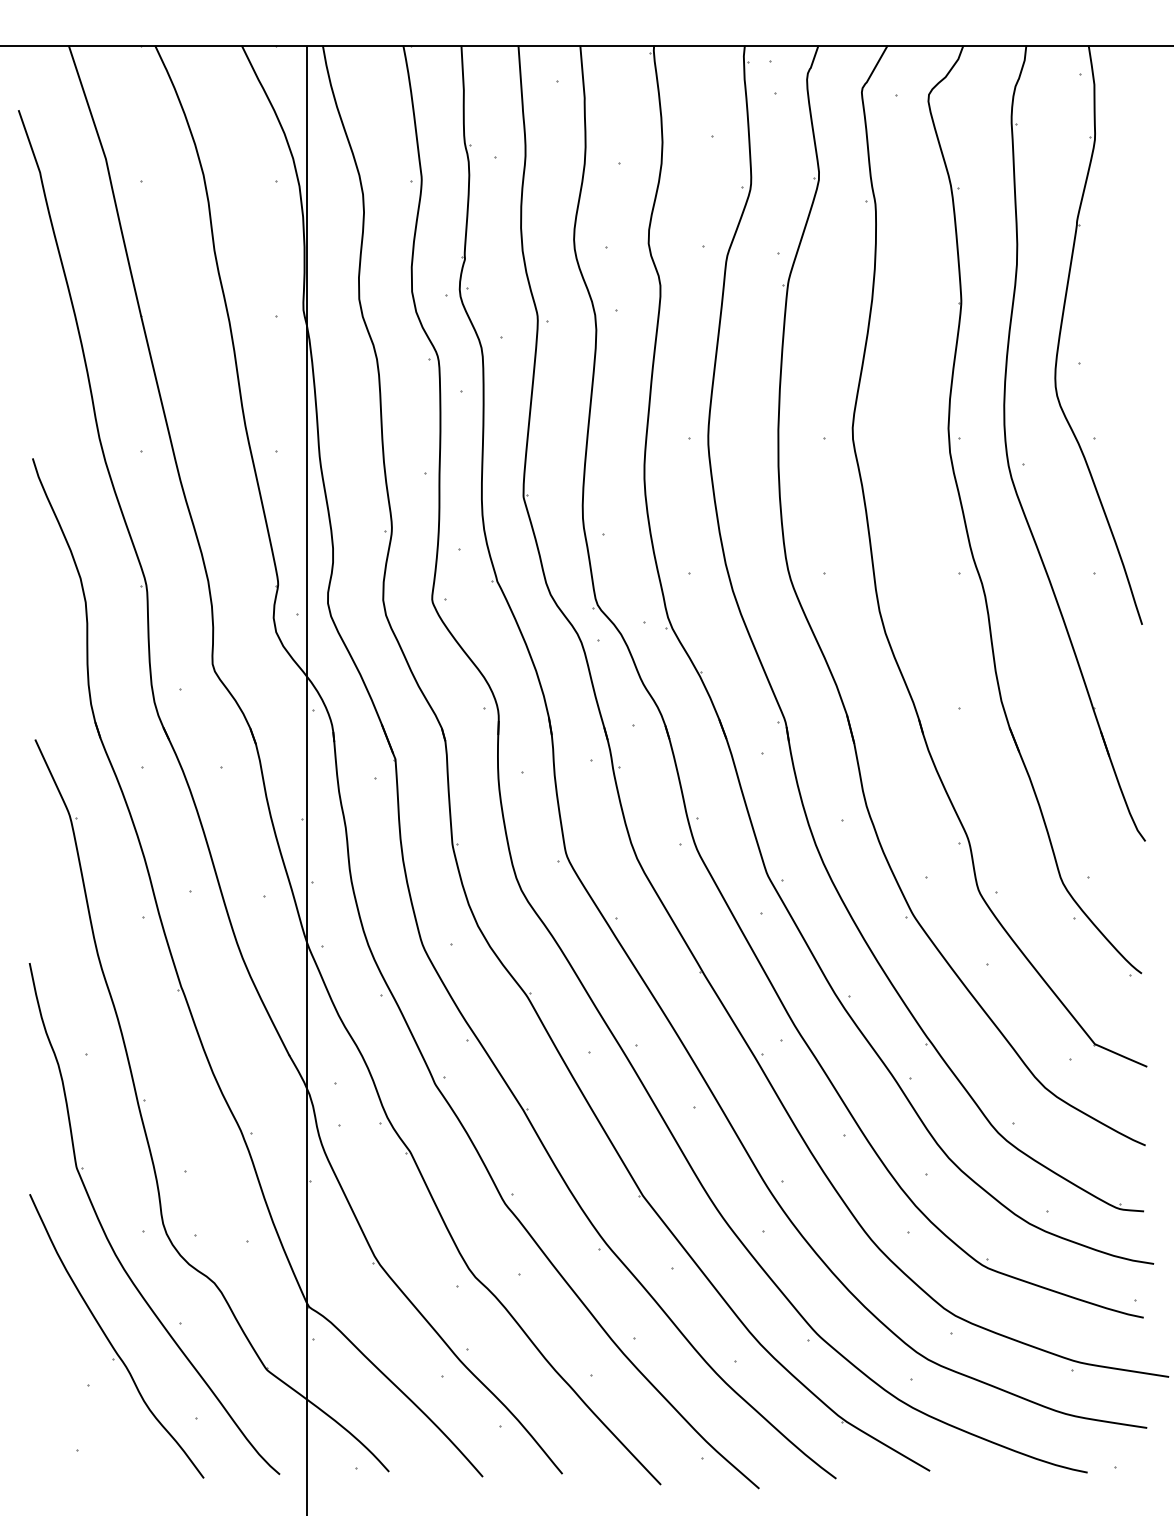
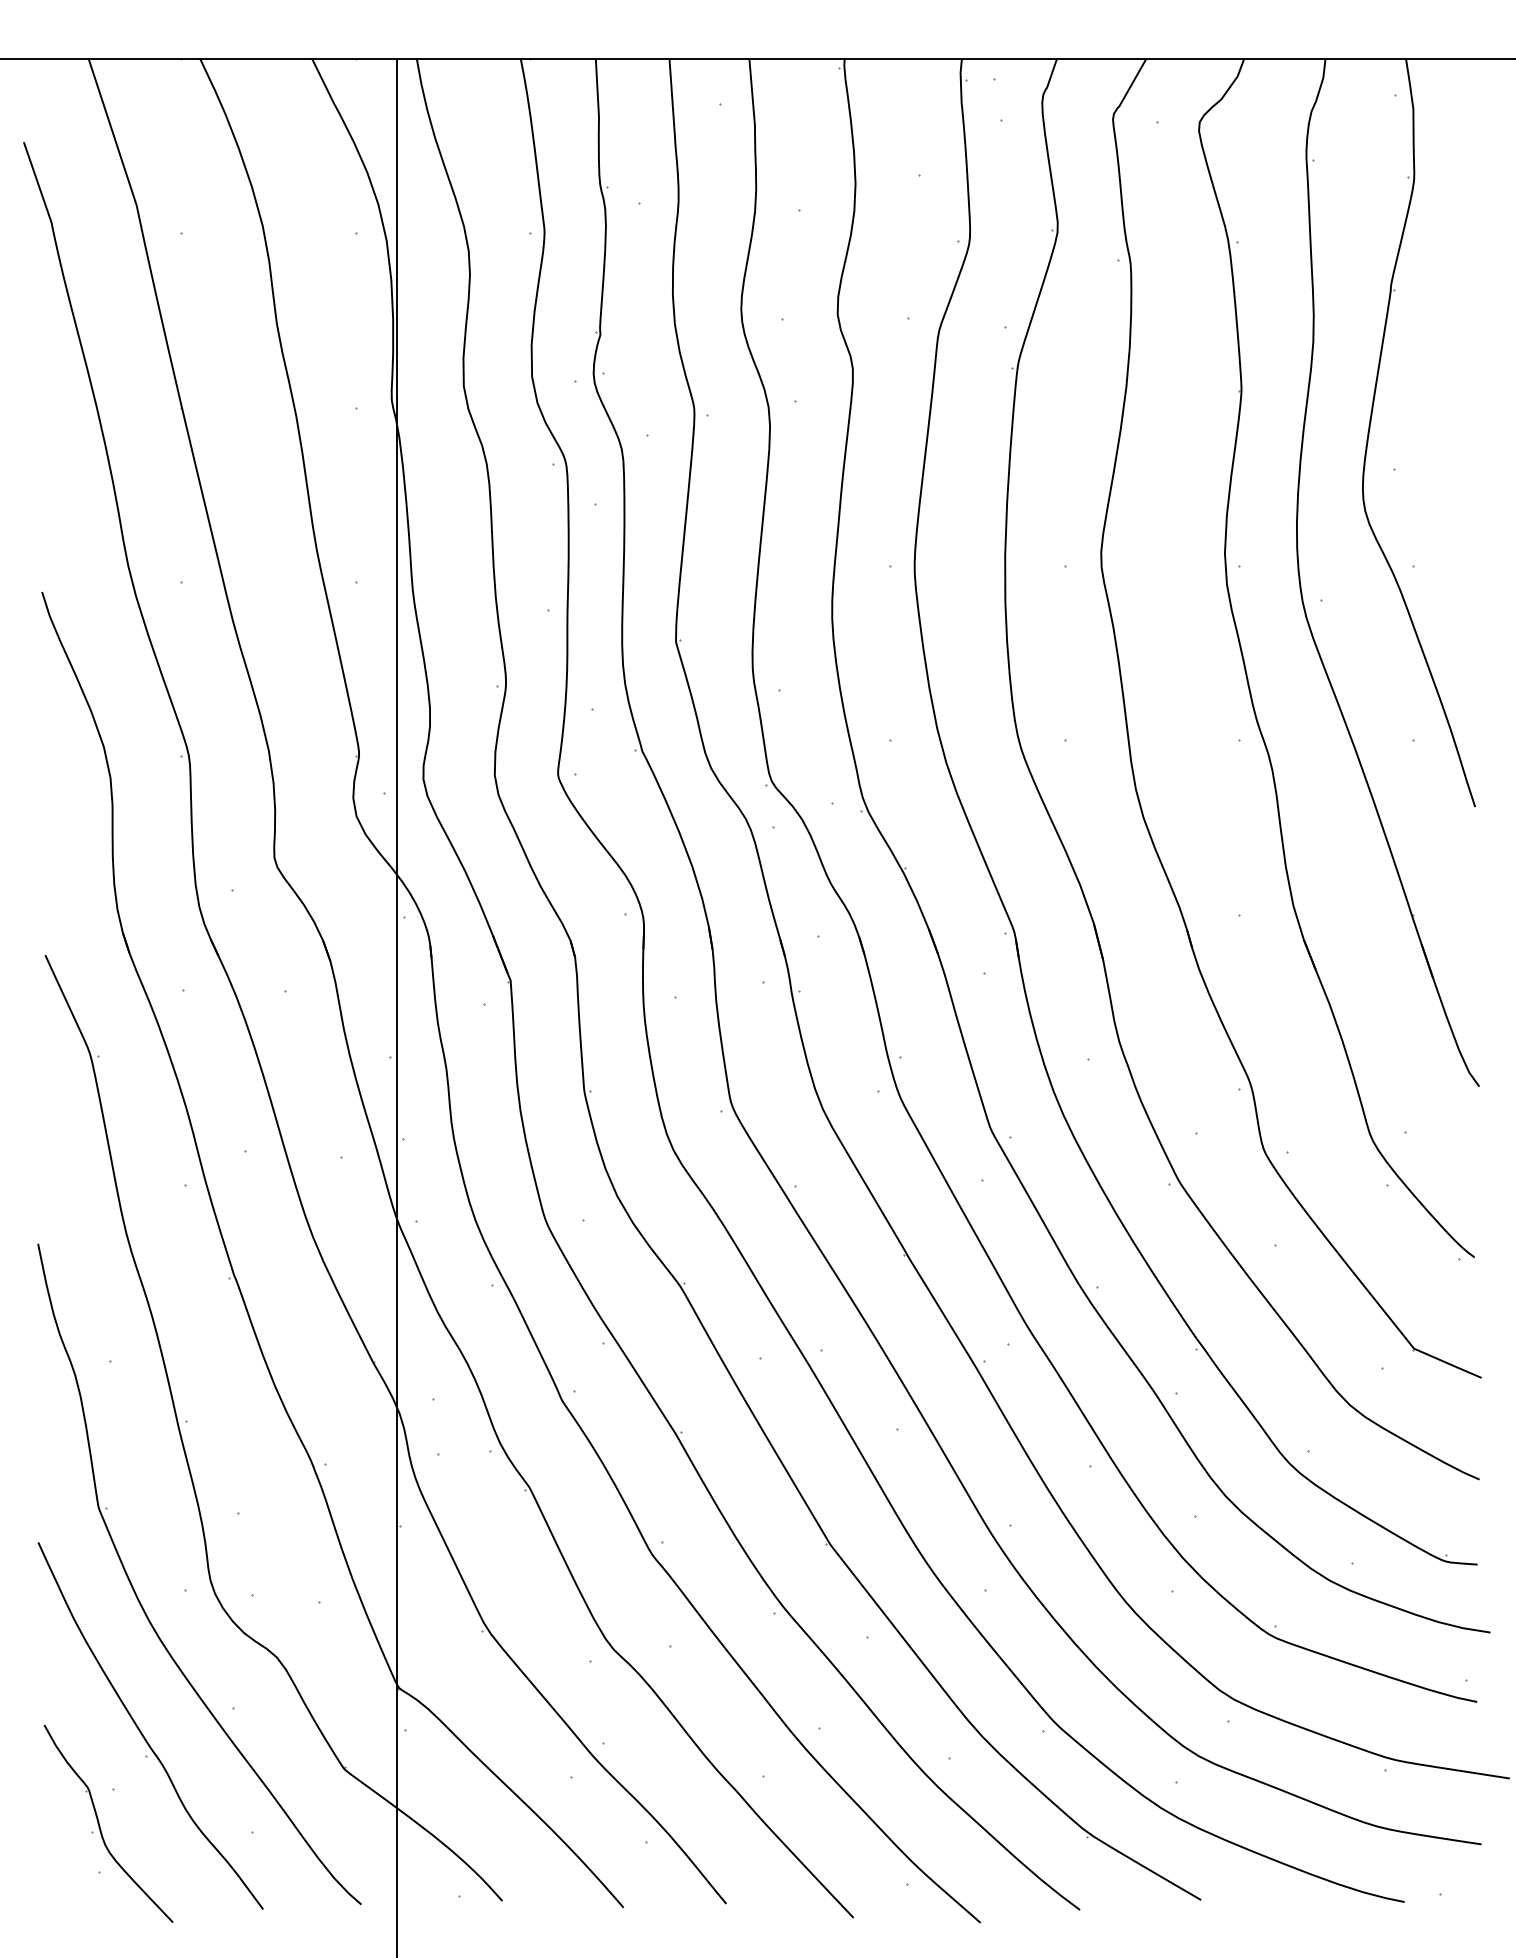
part: (77, 1413) -> (100, 1825), added

